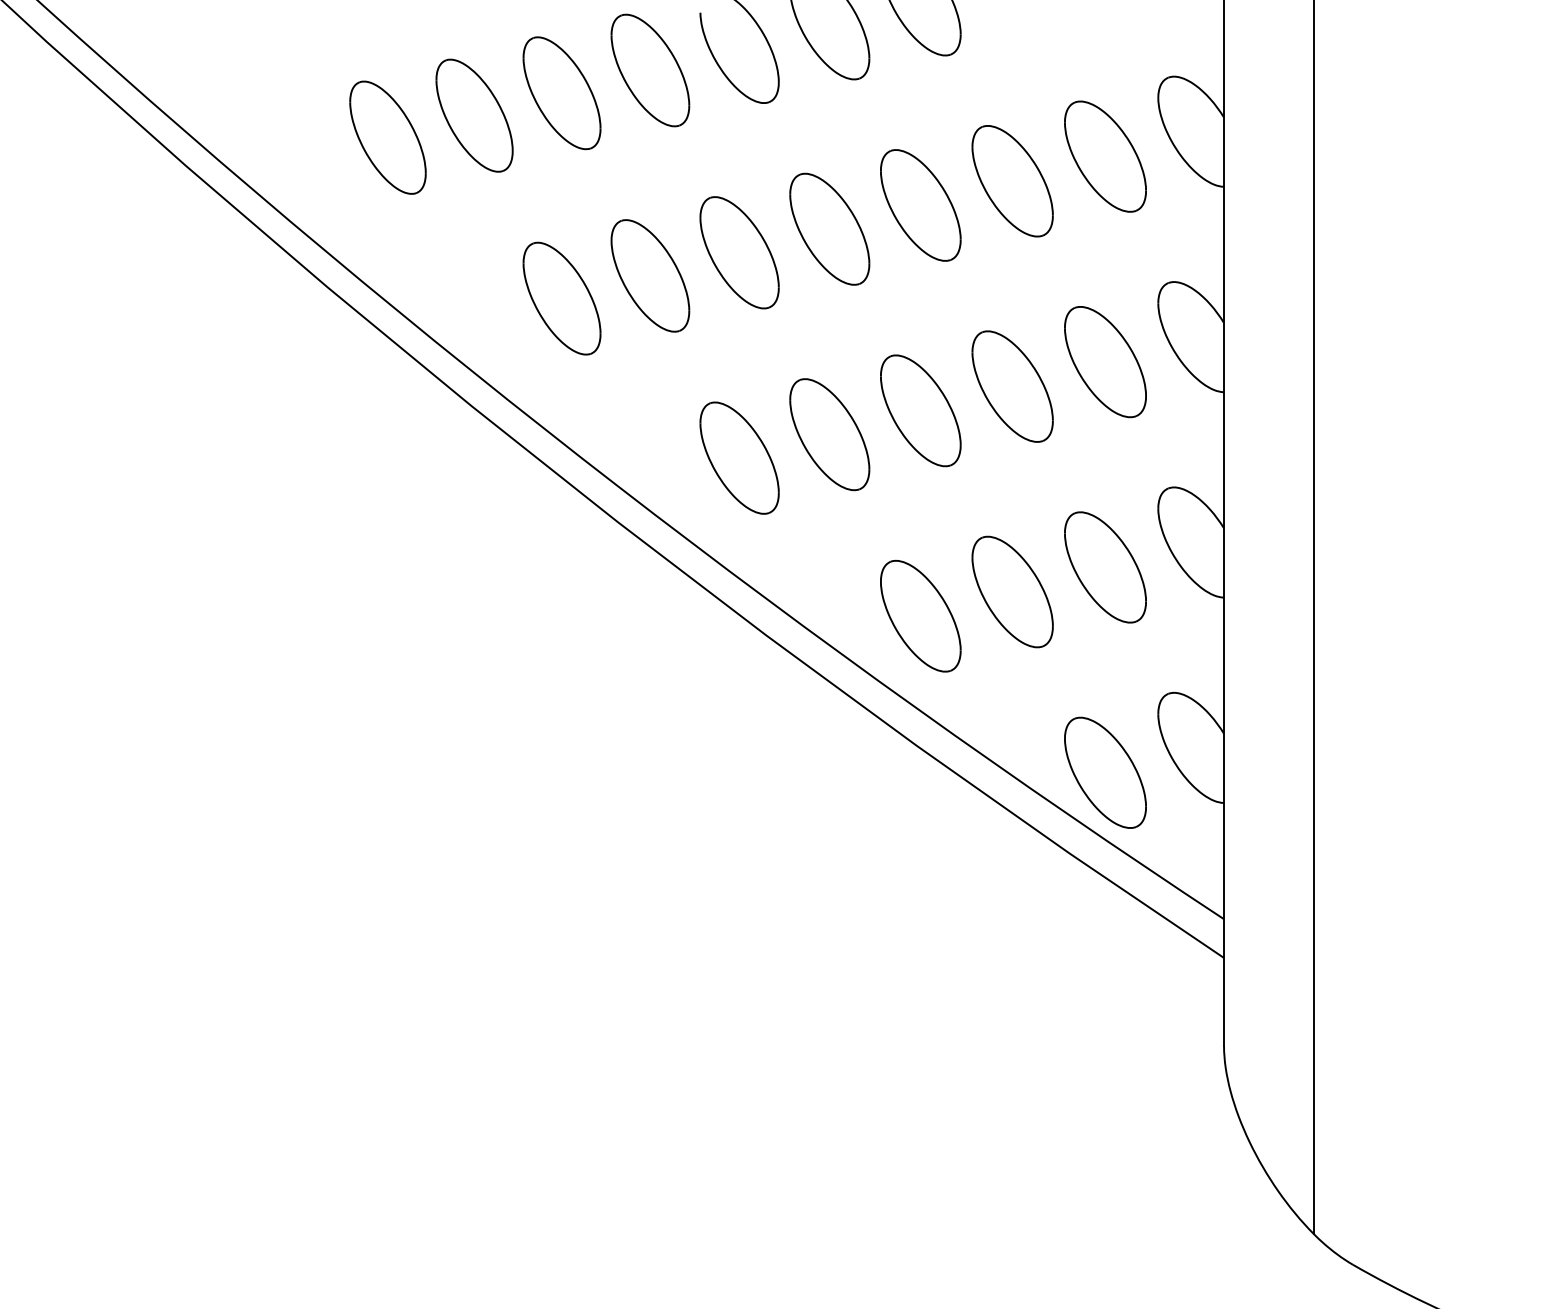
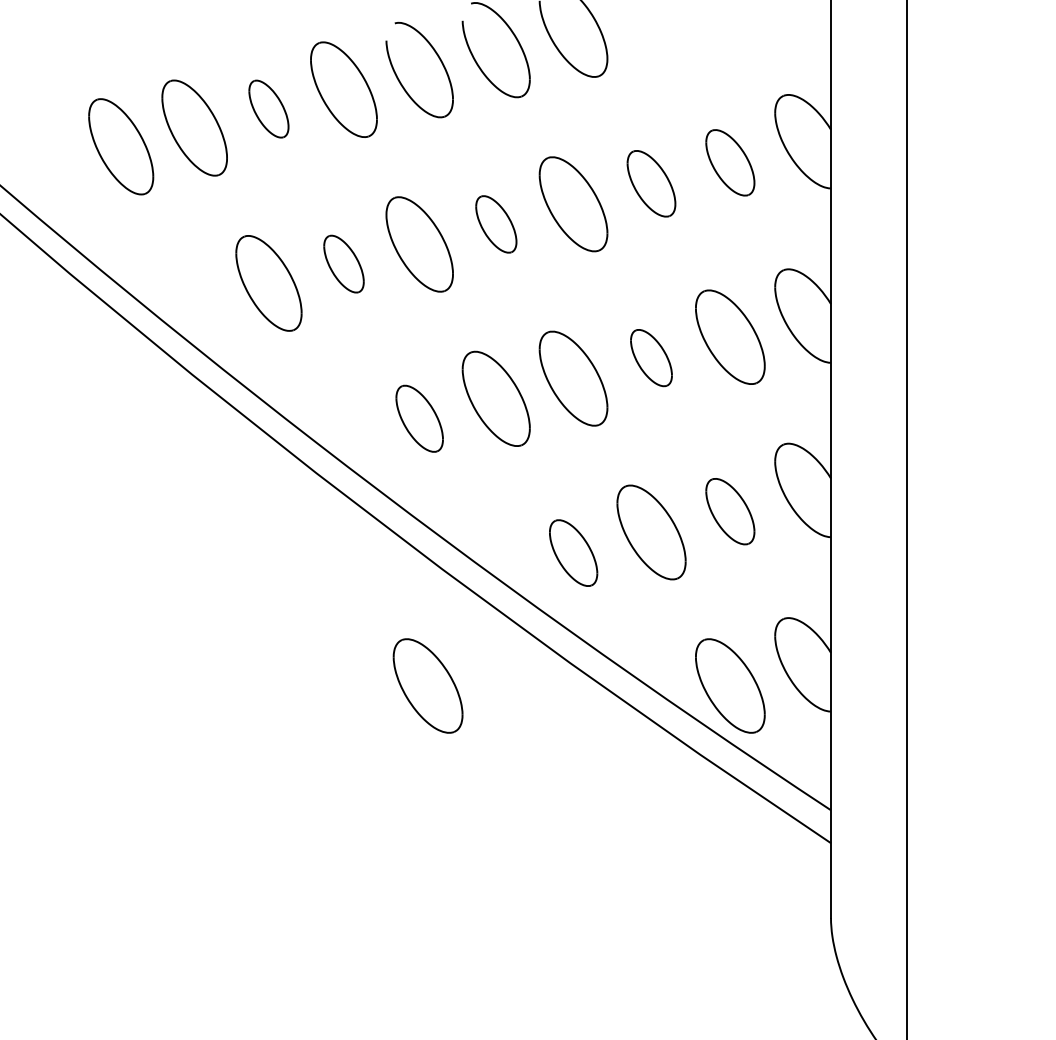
part: (561, 93) -> (268, 109), size x0.6
part: (1105, 156) -> (730, 162), size x0.7
part: (1012, 181) -> (651, 183), size x0.7
part: (829, 228) -> (496, 223), size x0.6
part: (650, 275) -> (344, 263), size x0.6
part: (1012, 386) -> (651, 358), size x0.6
part: (739, 457) -> (419, 418), size x0.7
part: (1105, 567) -> (730, 511), size x0.7
part: (920, 616) -> (573, 553), size x0.7
part: (749, 772) -> (428, 685), added

